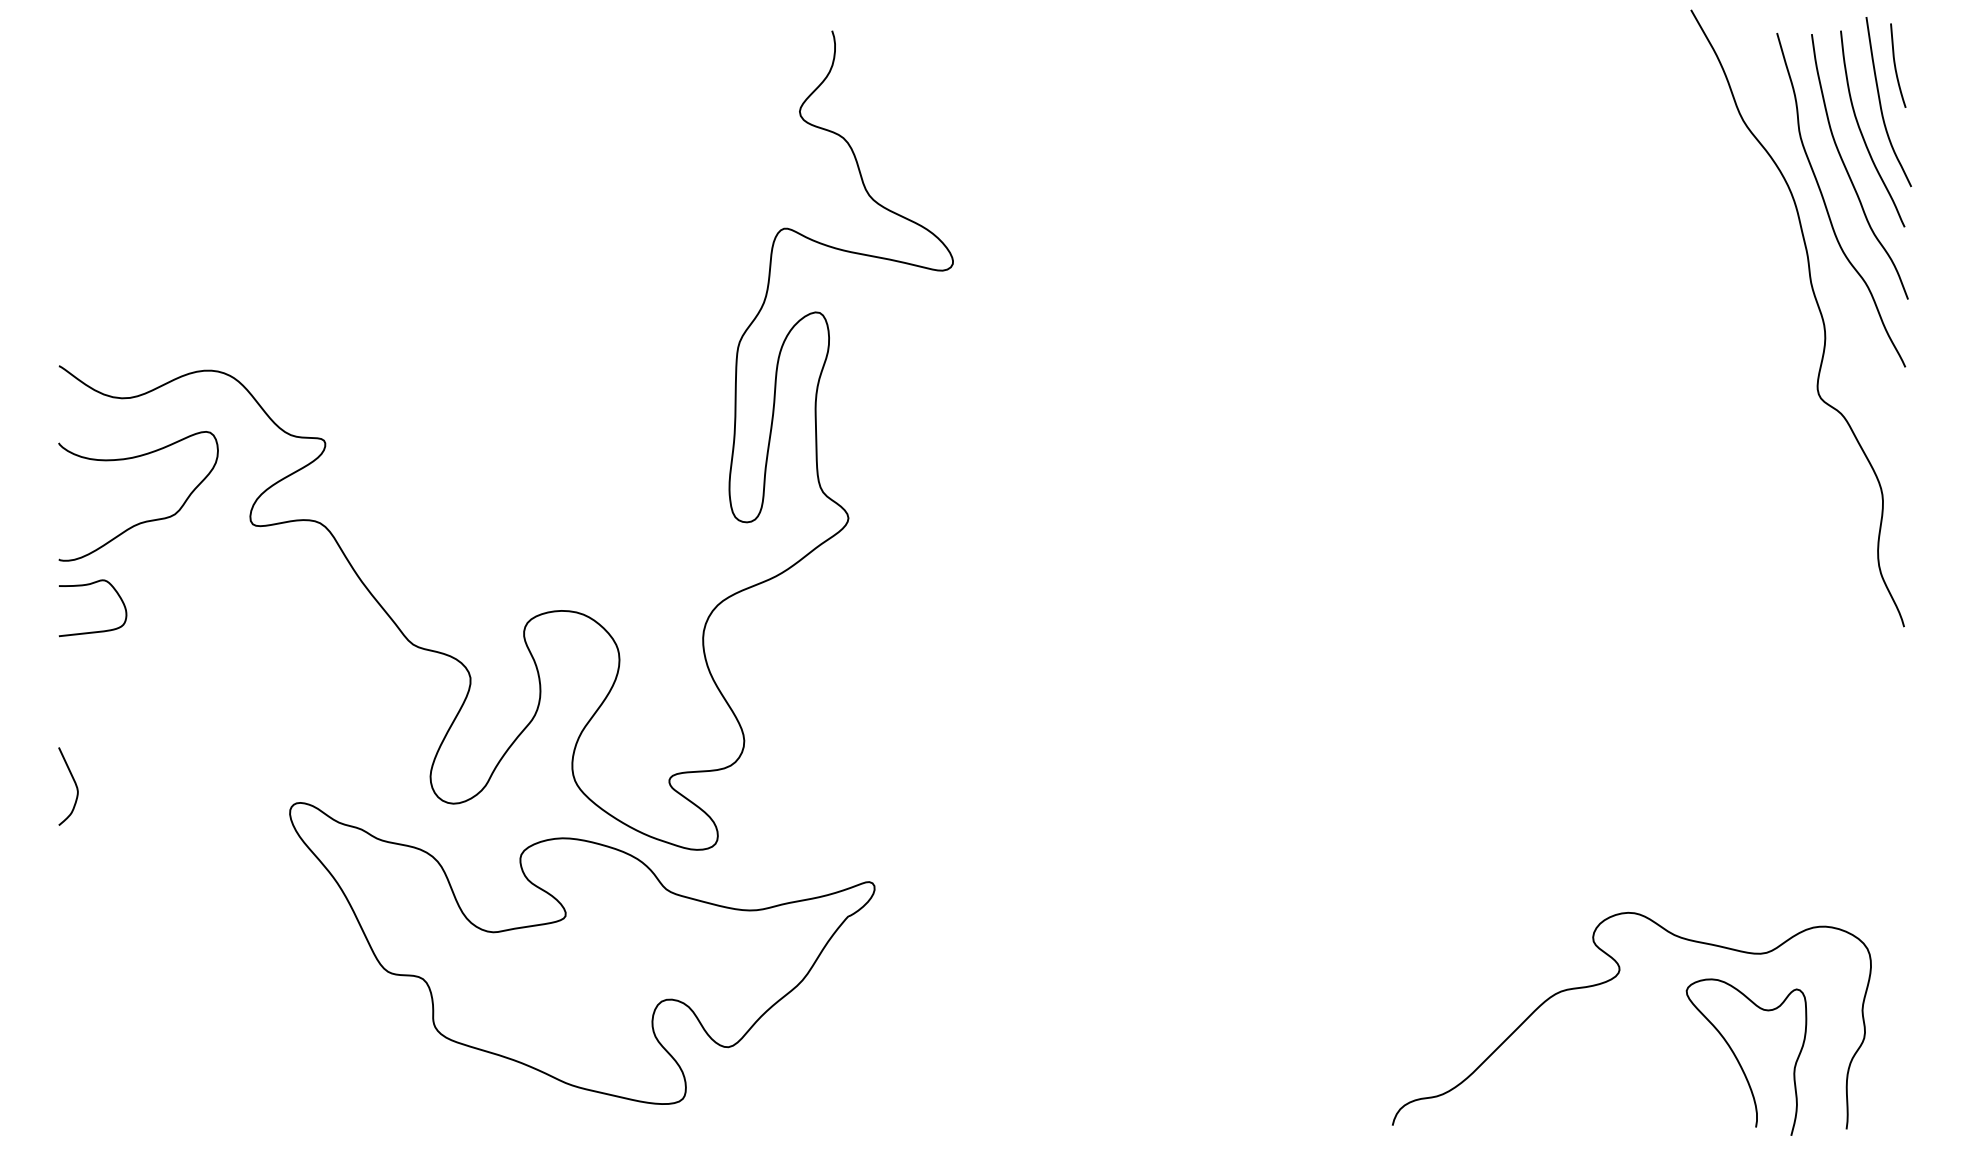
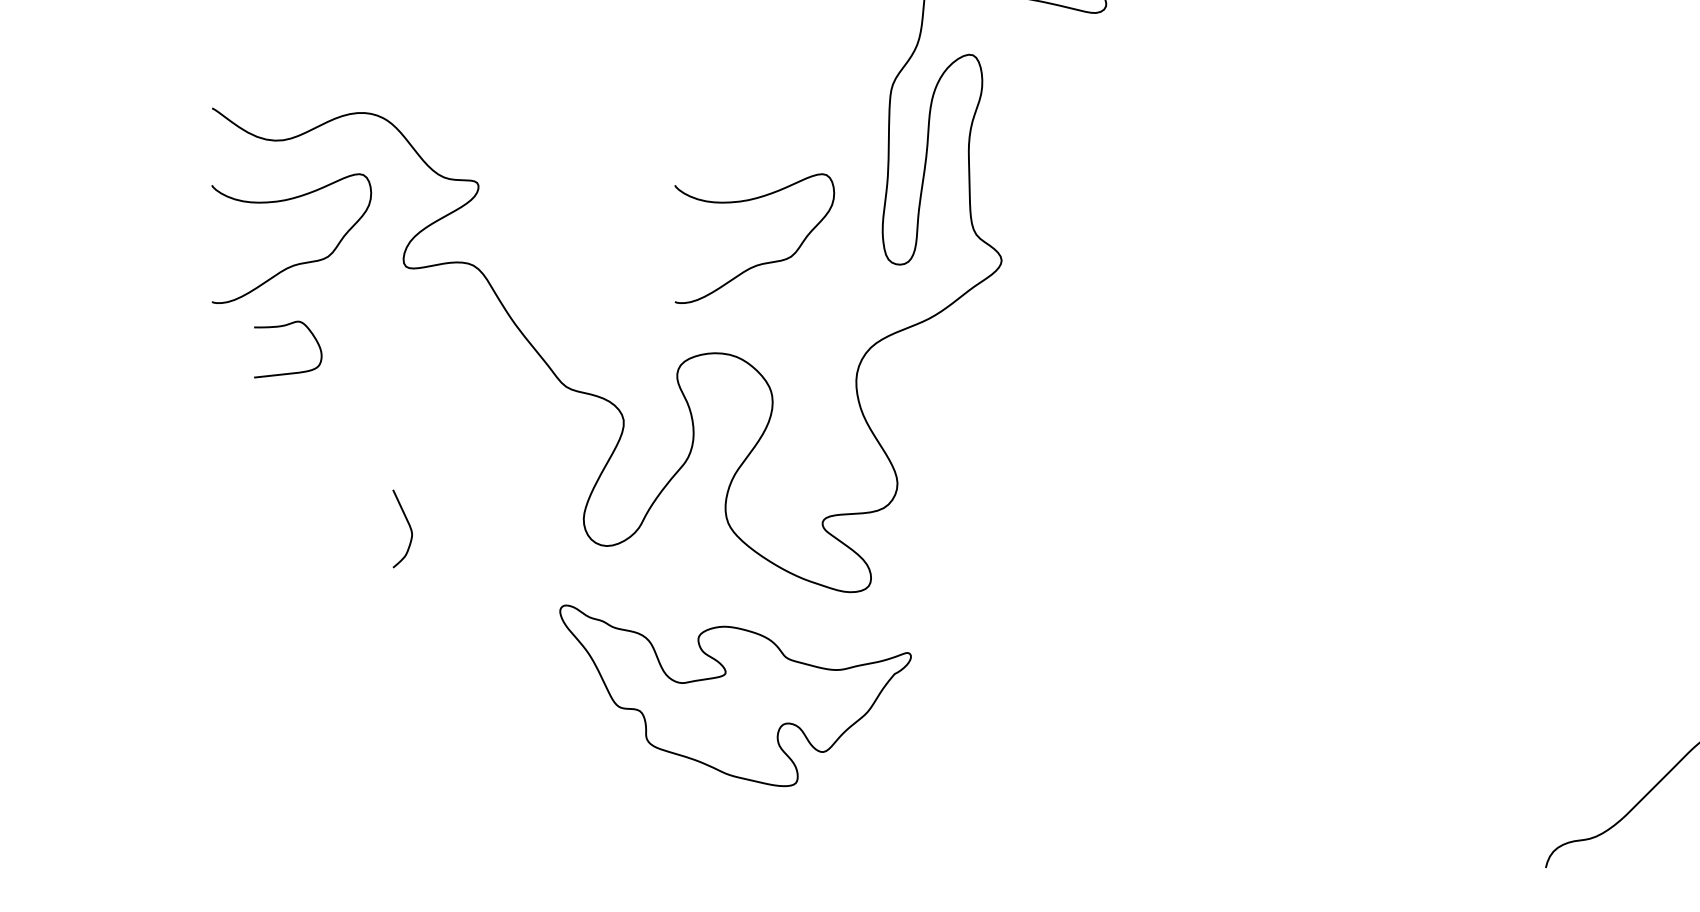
curve: (609, 520) -> (762, 262), added
curve: (92, 631) -> (287, 372), moved
curve: (74, 783) -> (408, 525), moved
part: (582, 953) -> (735, 695), size x0.6

